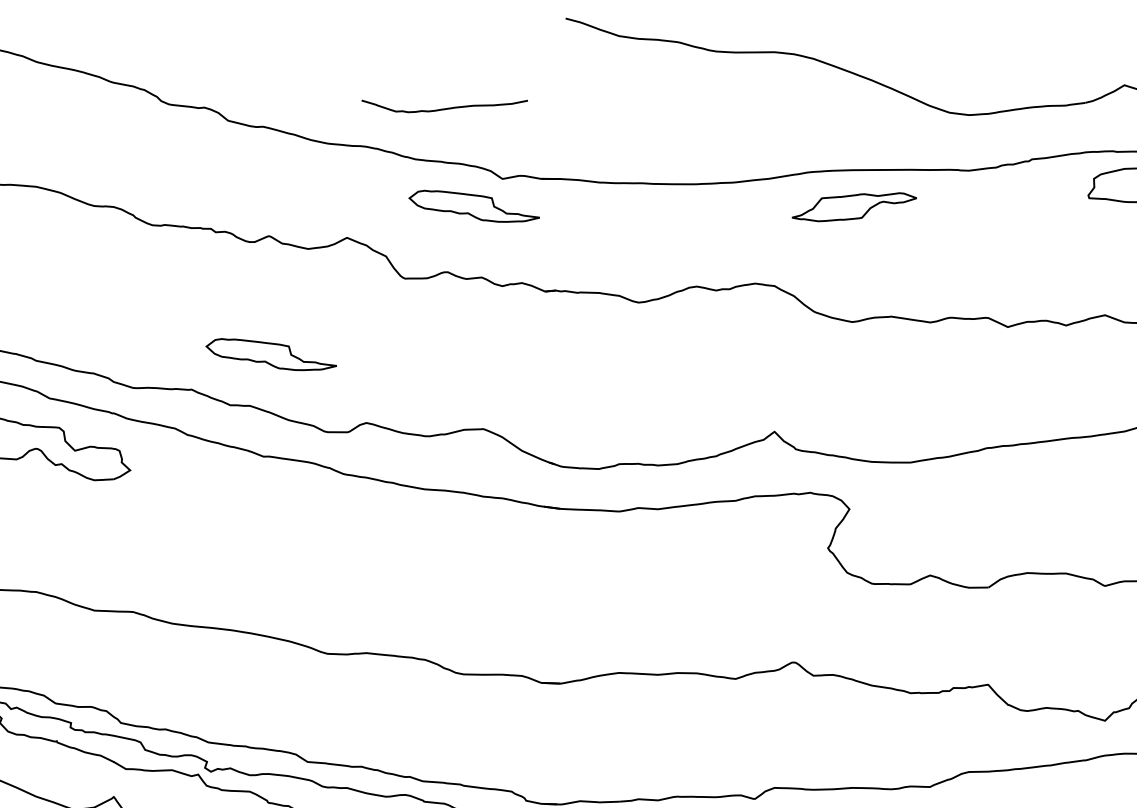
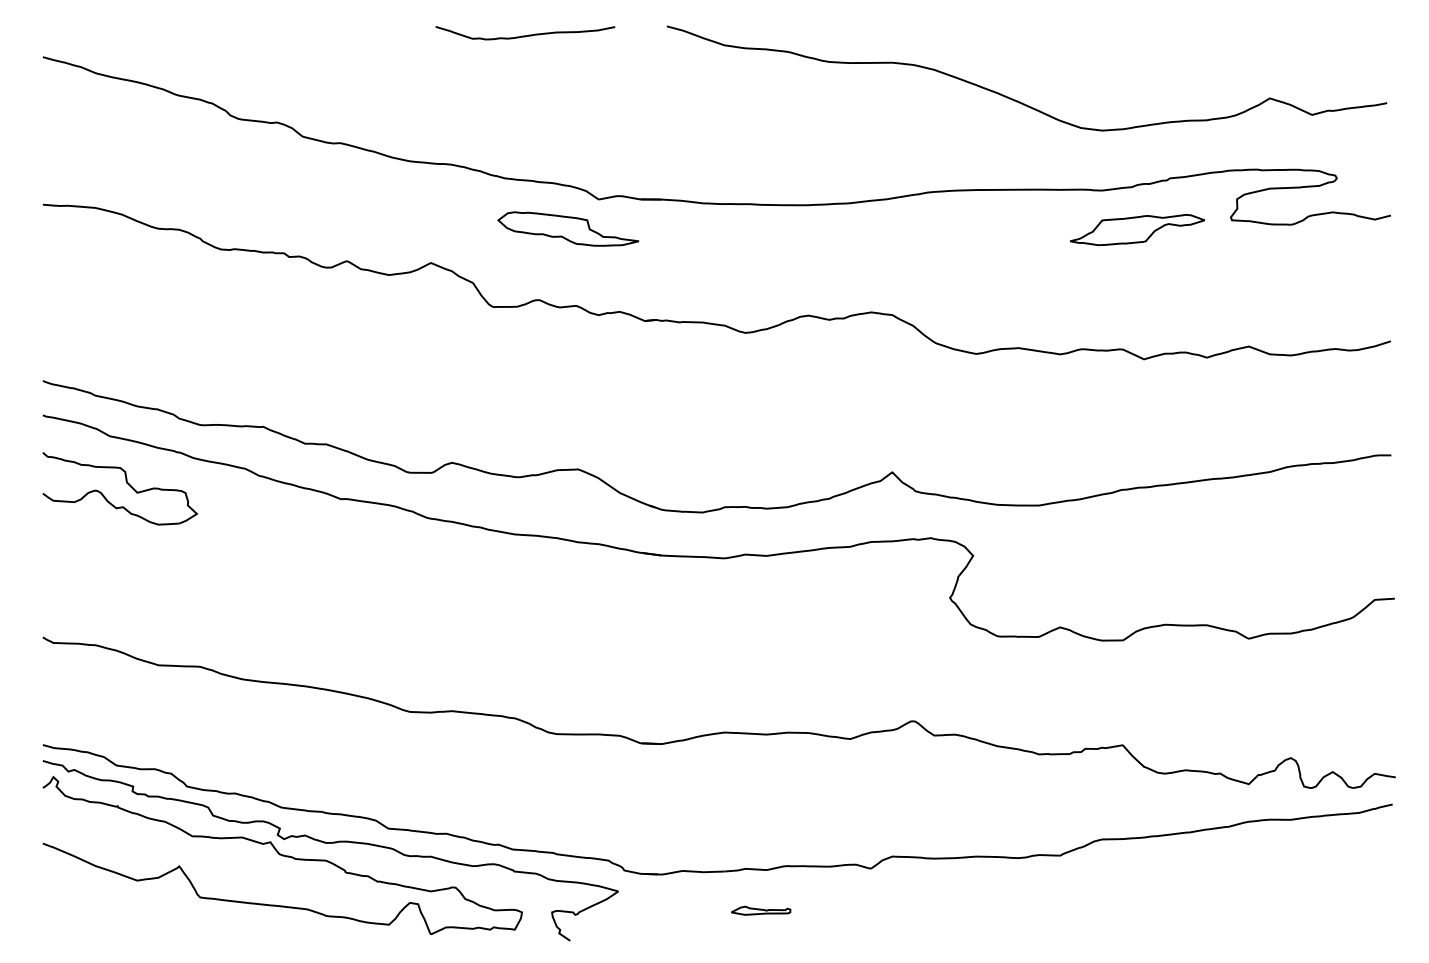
curve: (444, 108) -> (525, 35), moved
part: (854, 207) -> (1137, 230), moved
part: (271, 354) -> (349, 388), removed

